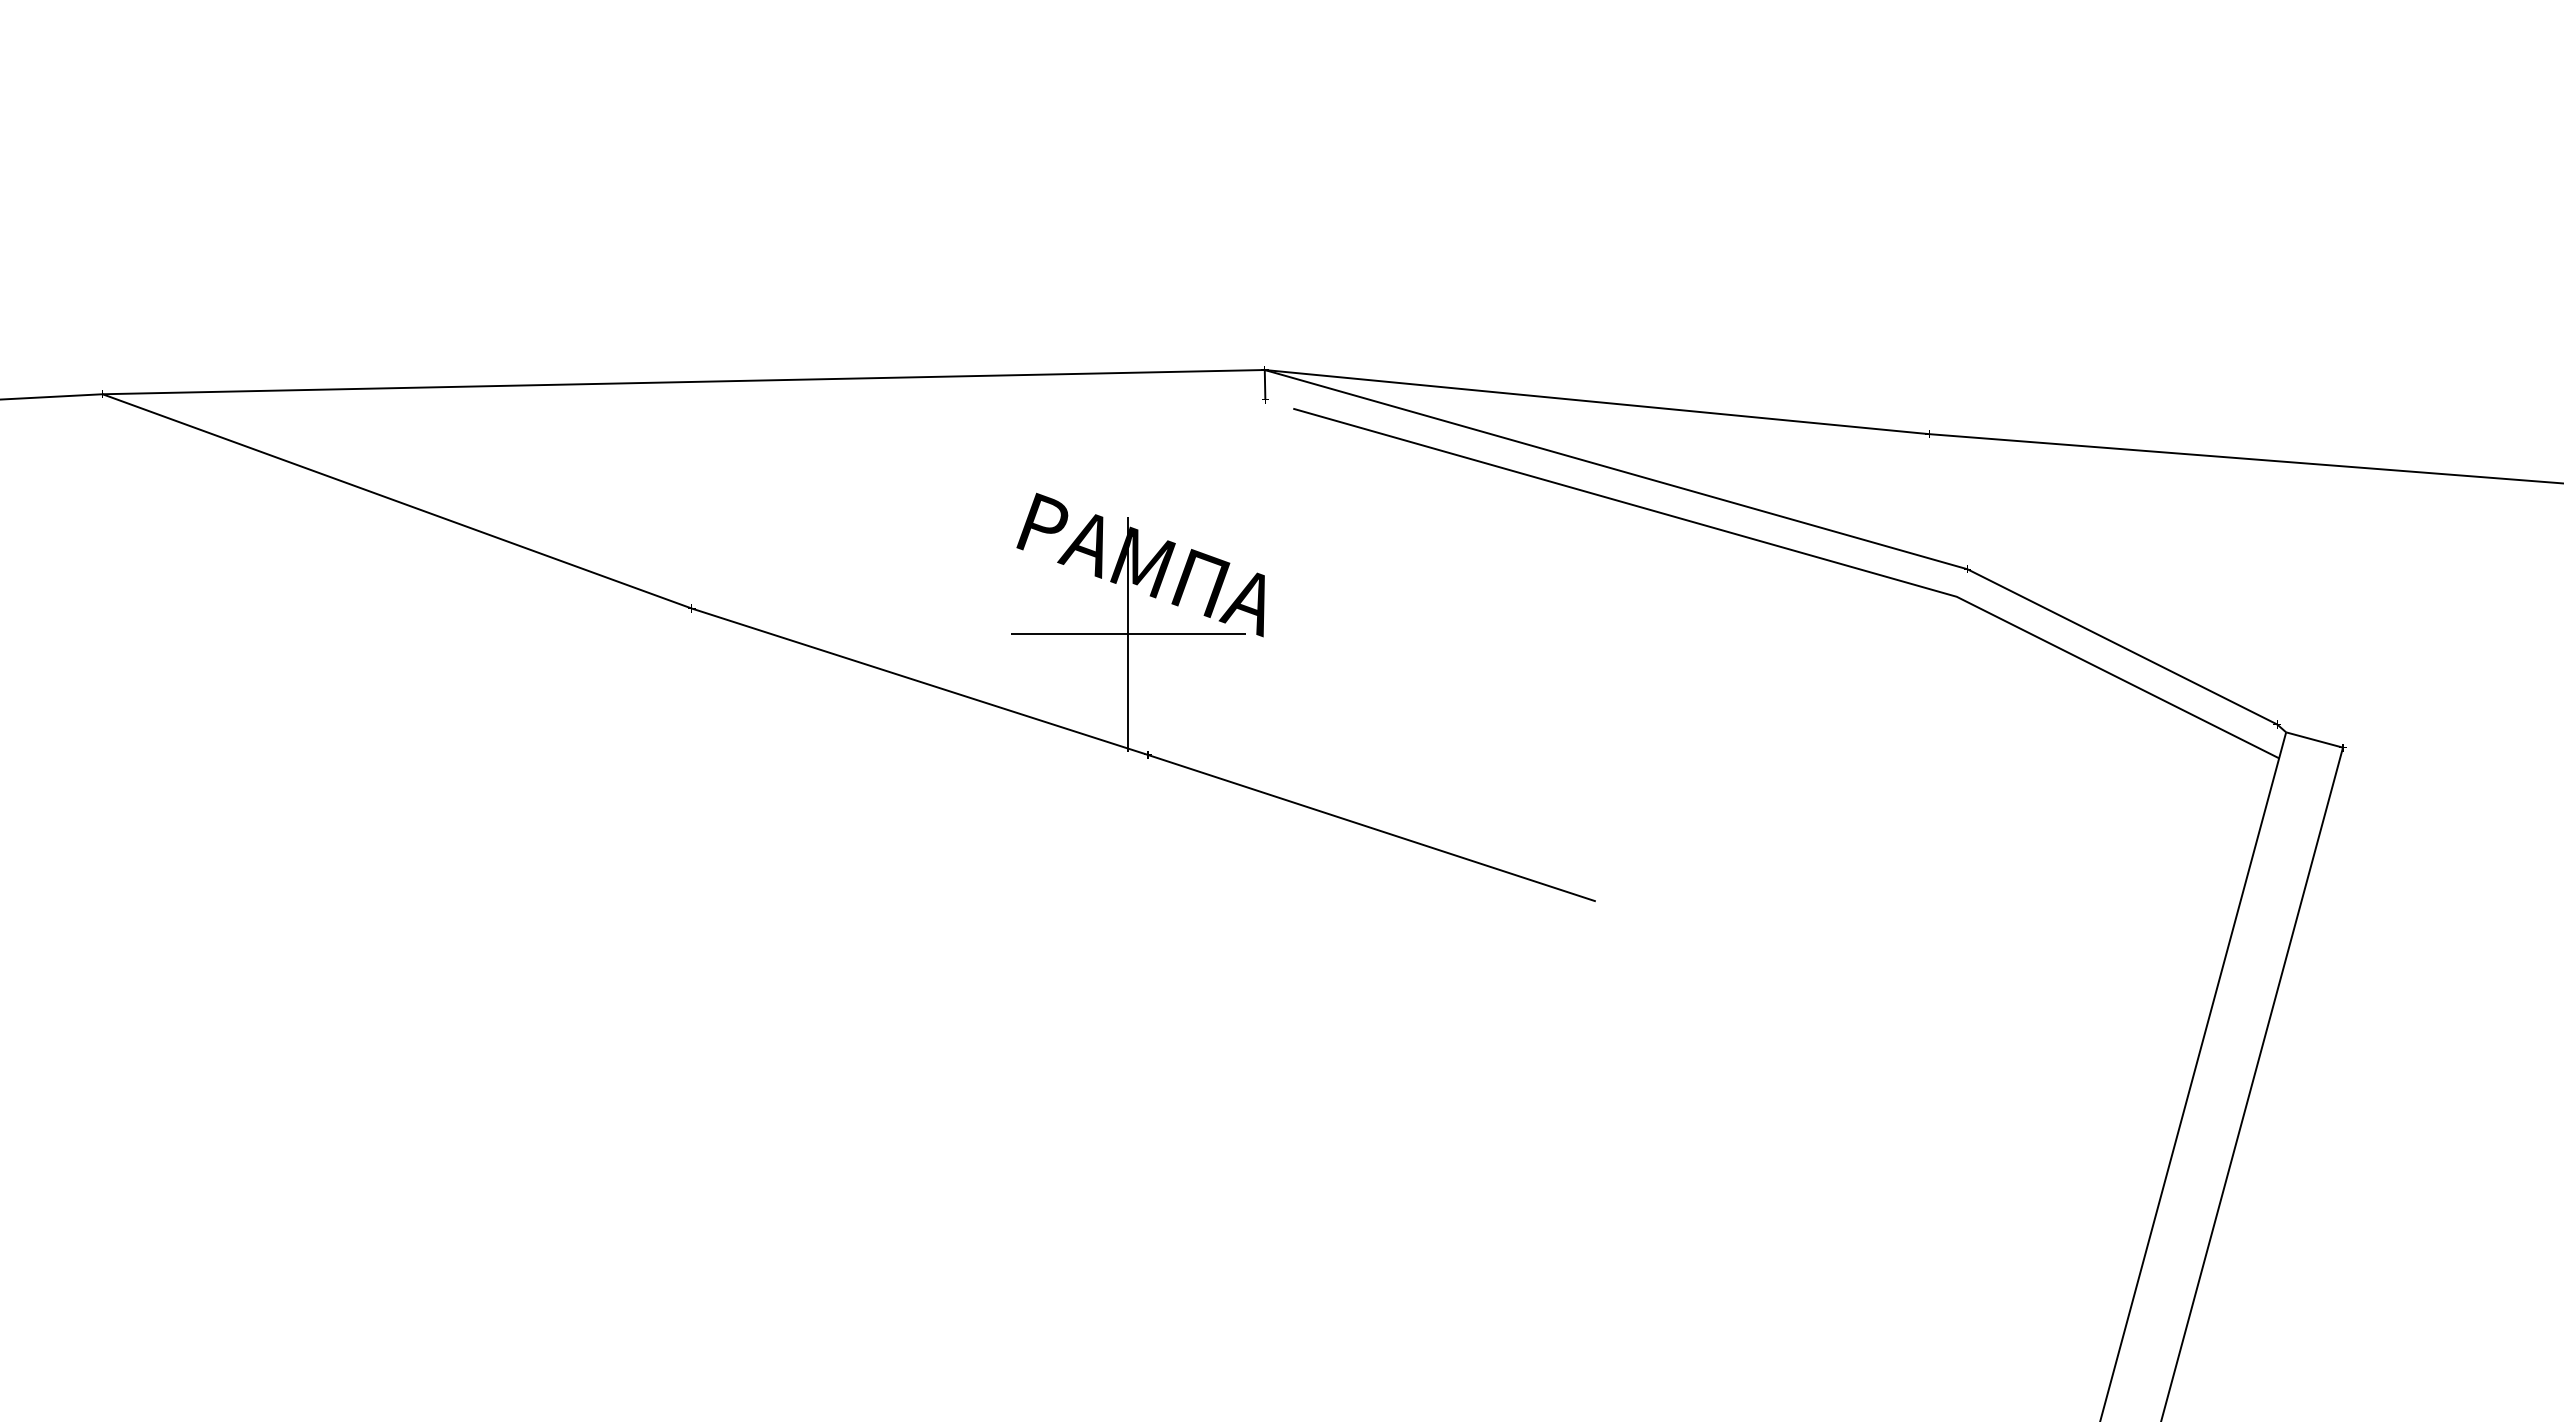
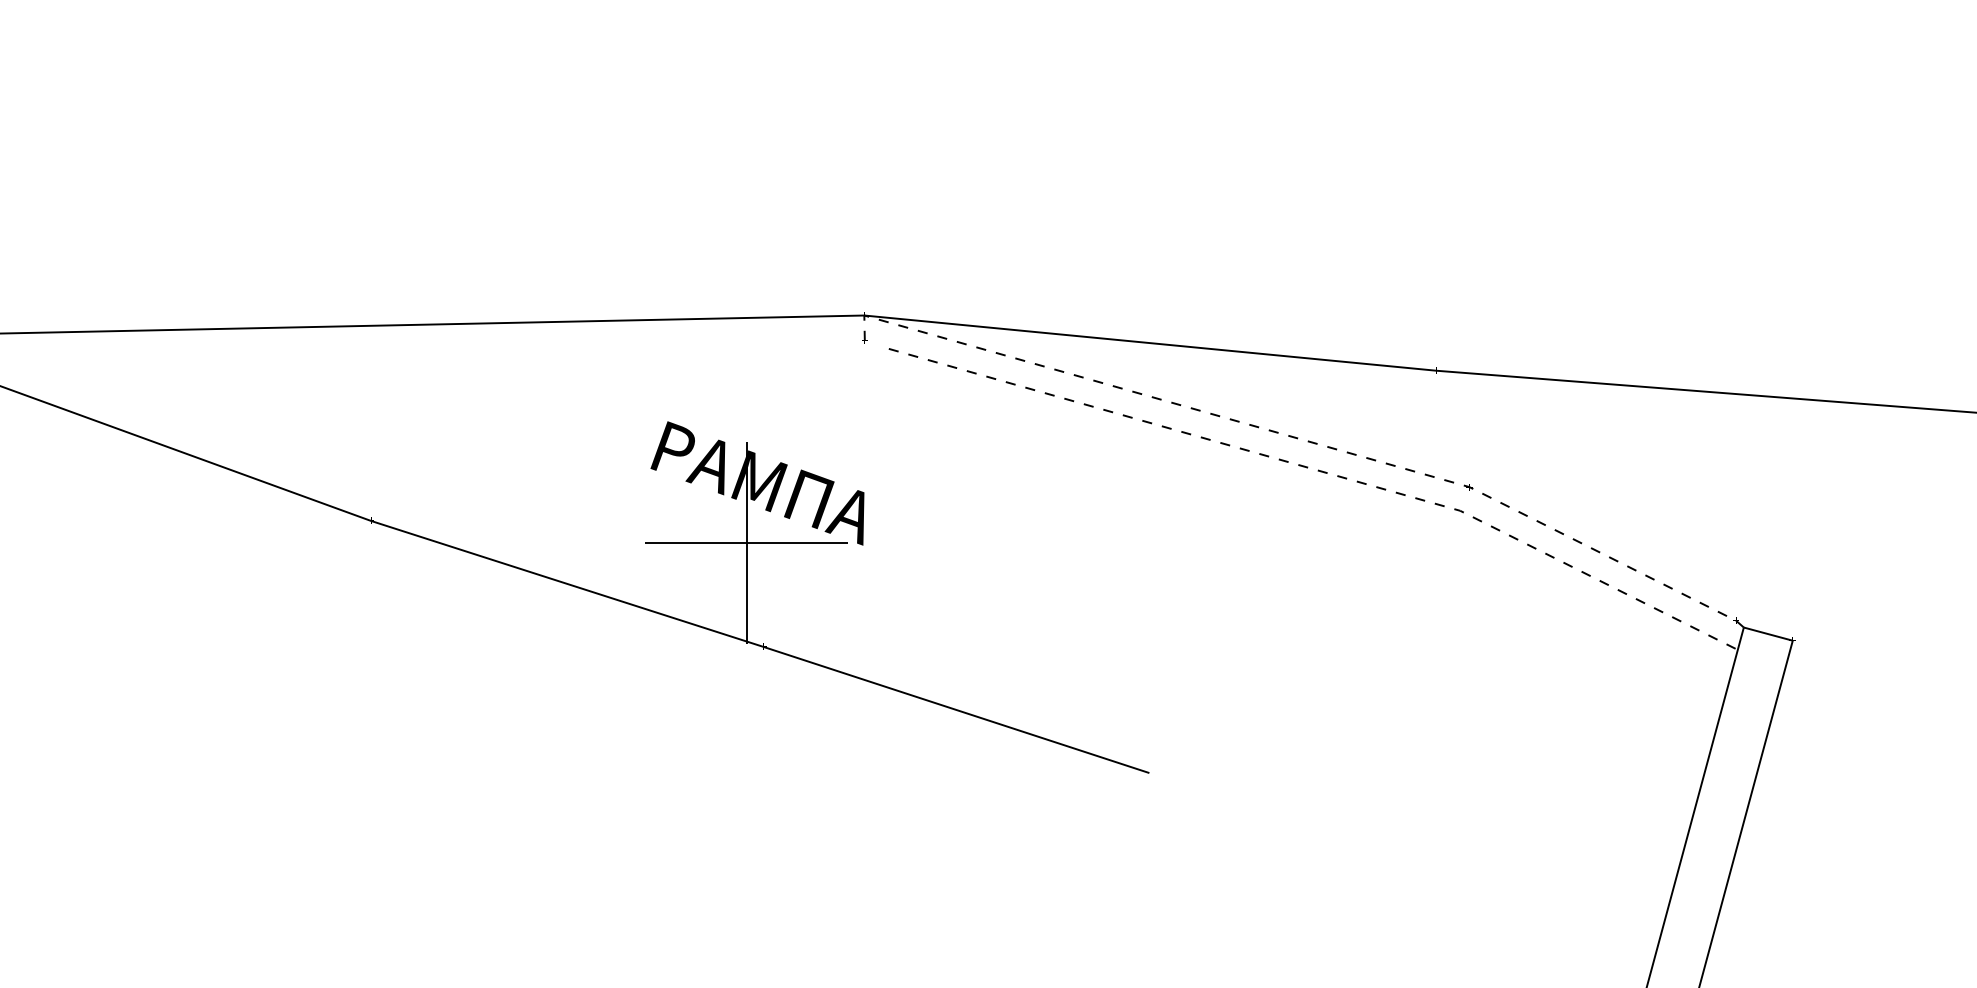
line: (1768, 512) -> (1298, 438), solid -> dashed
line: (1799, 552) -> (1324, 472), solid -> dashed

